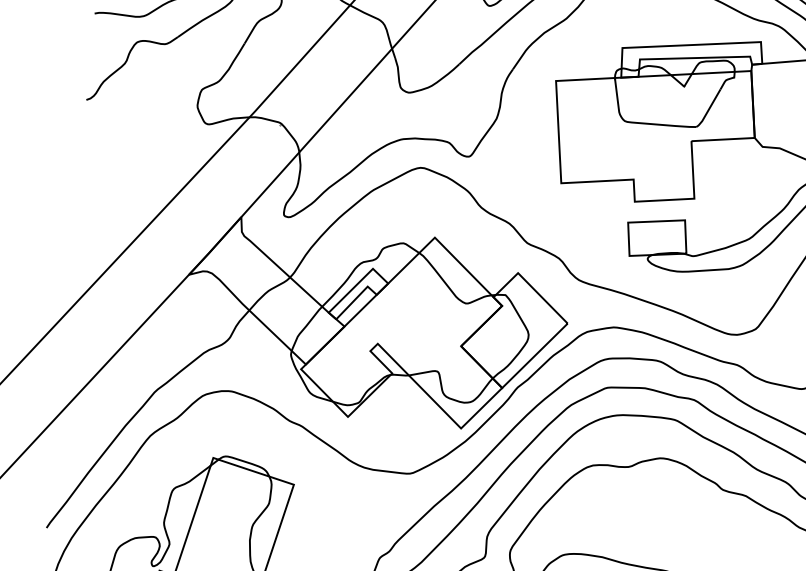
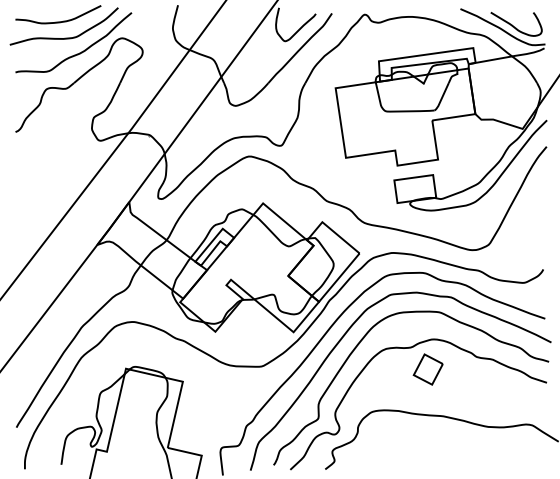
part: (649, 501) -> (427, 369), added

